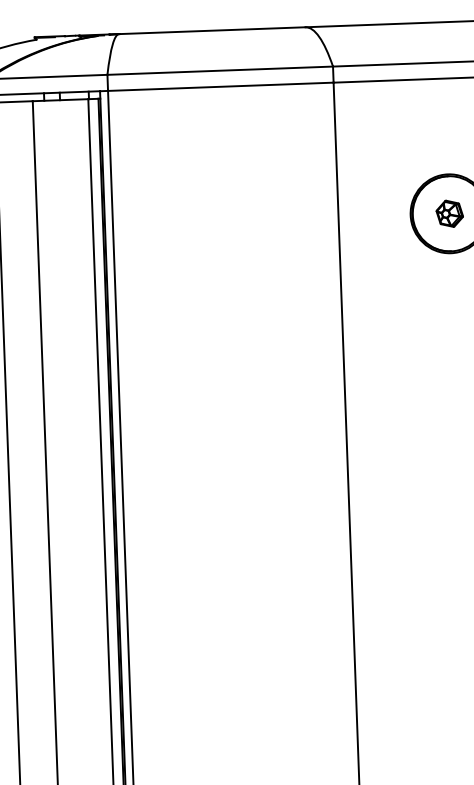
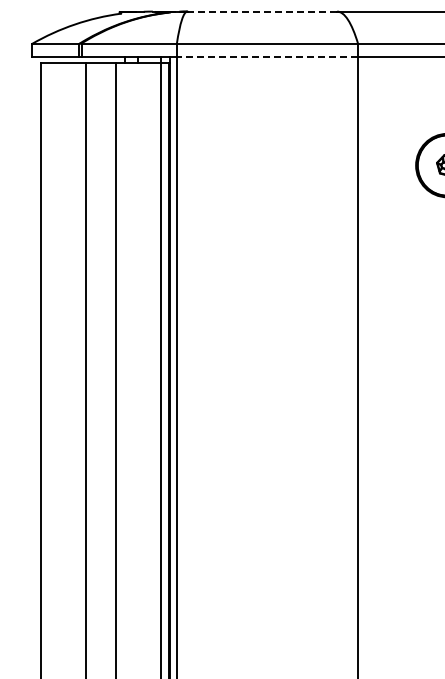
line: (212, 30) -> (262, 11), solid -> dashed
line: (220, 86) -> (267, 56), solid -> dashed

